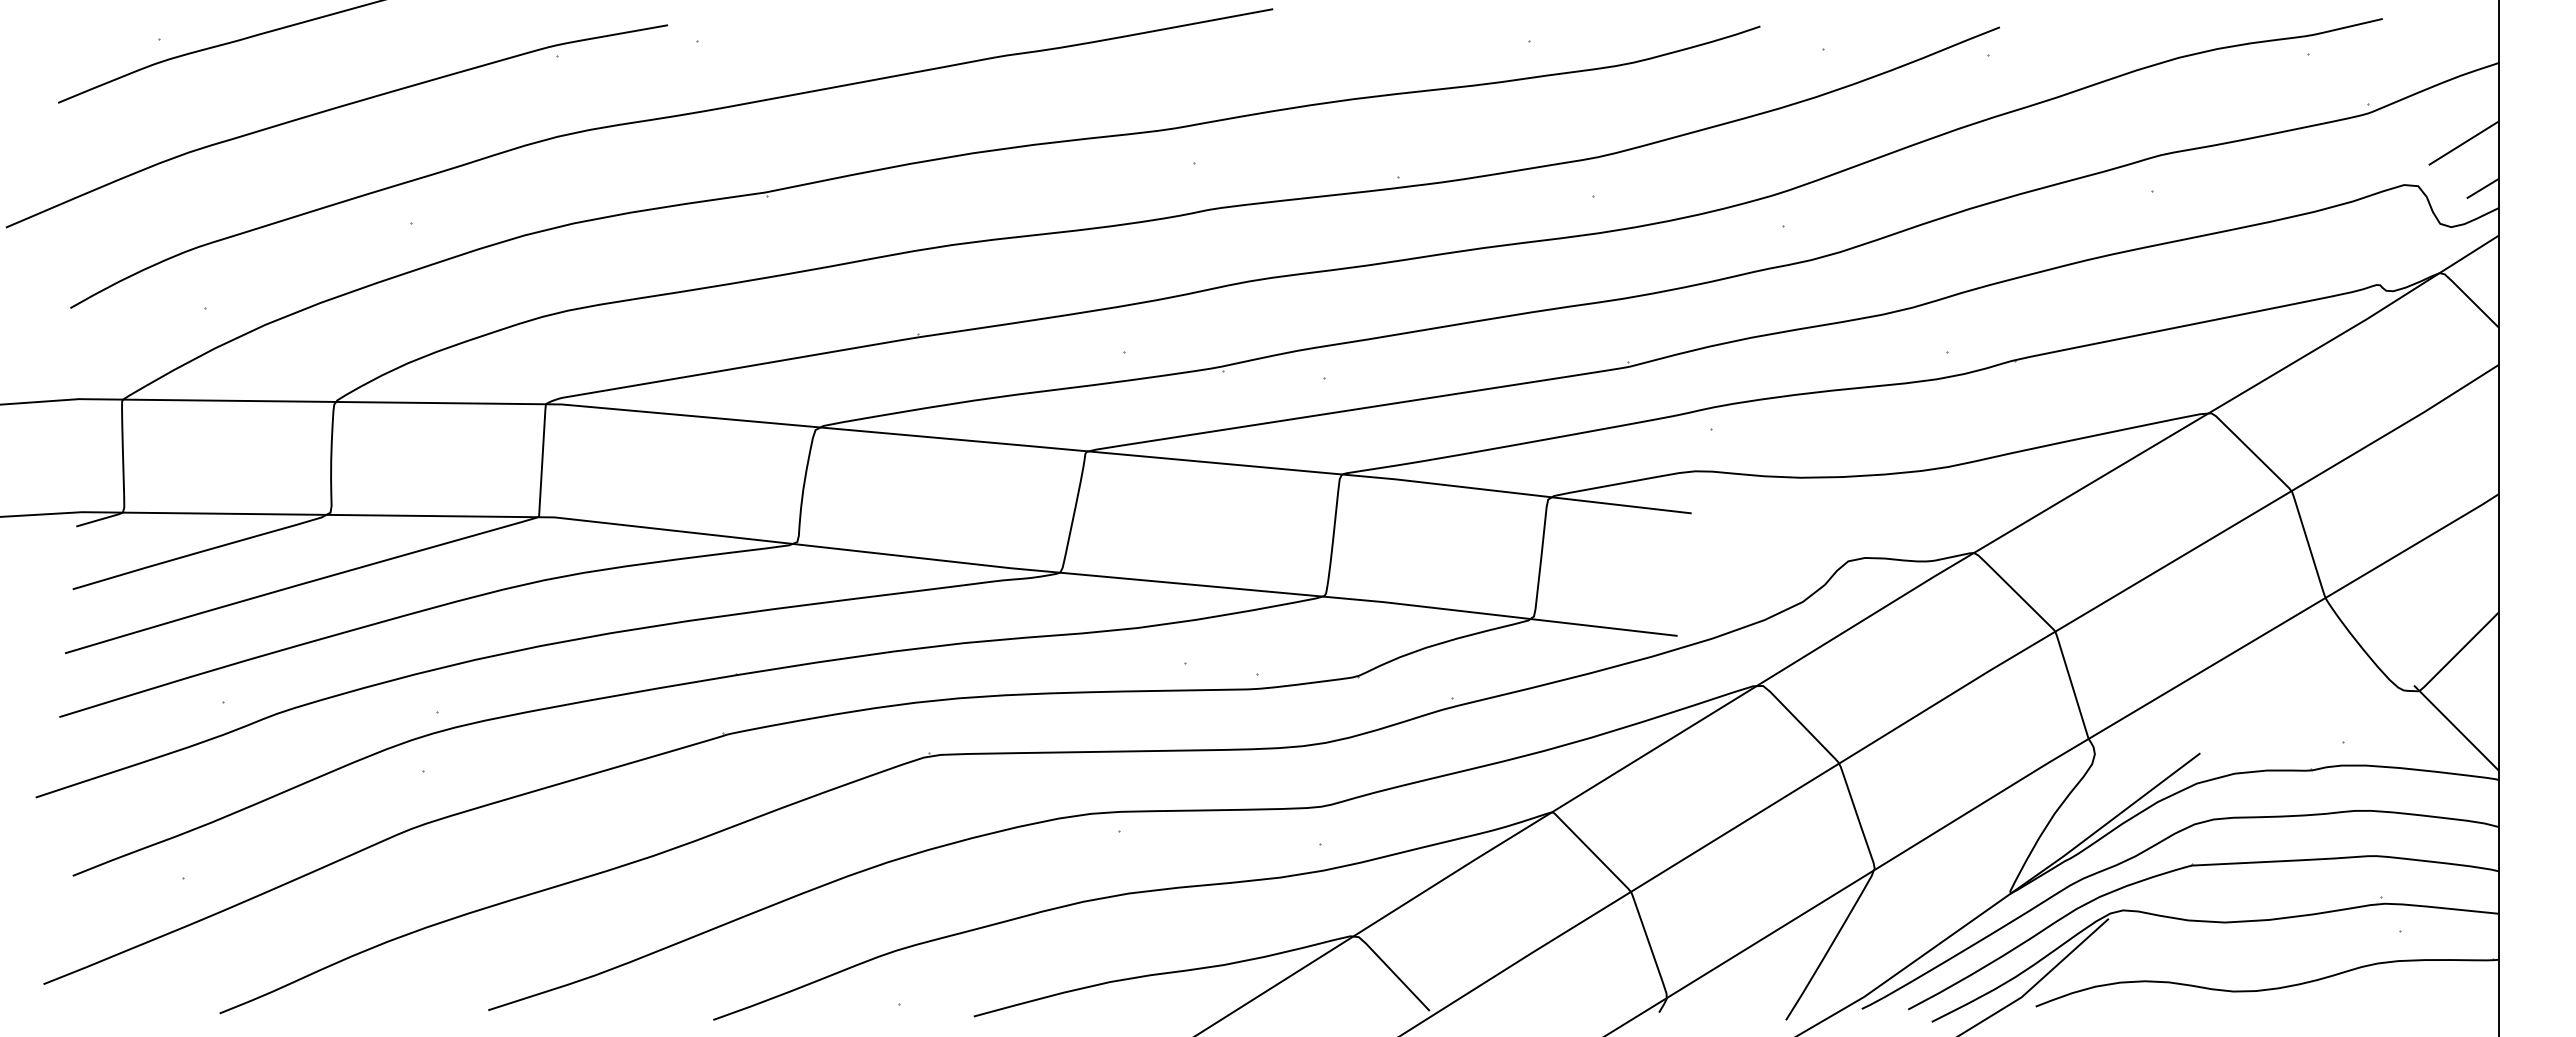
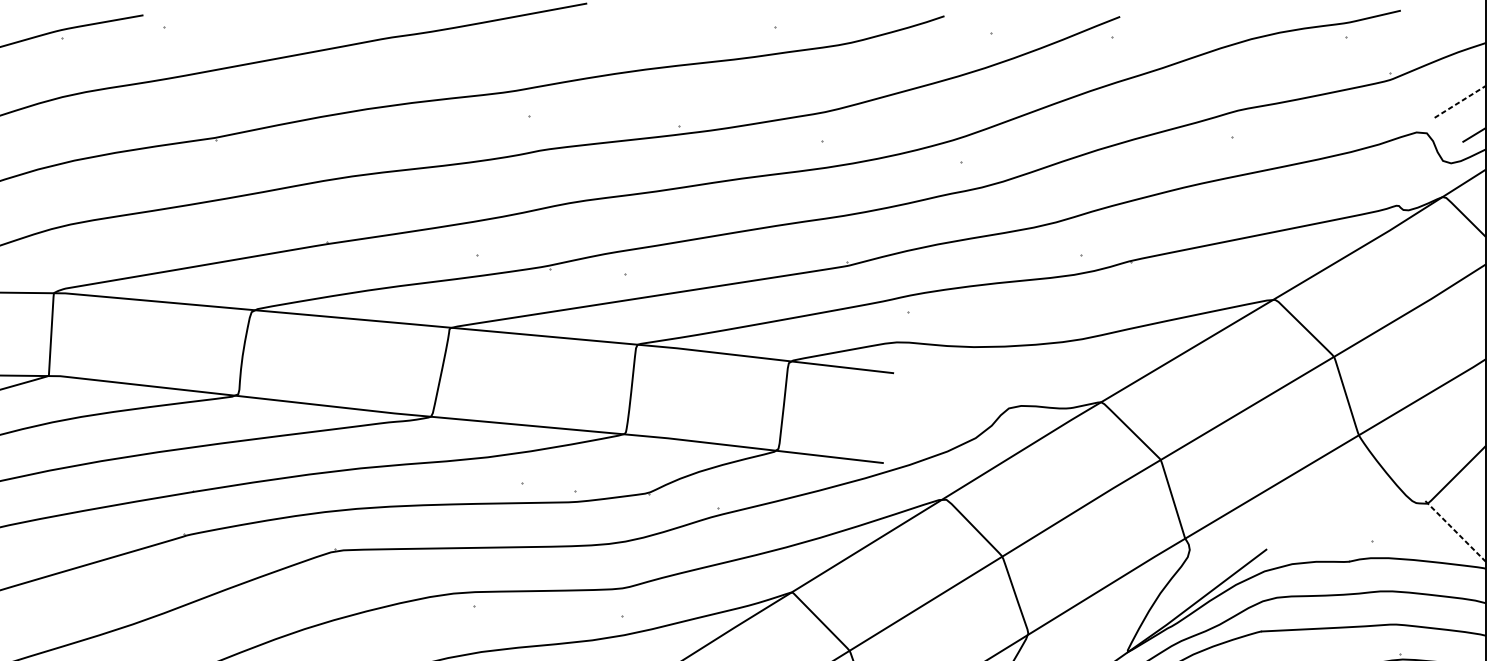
line: (2464, 143) -> (1460, 102), solid -> dashed
line: (2456, 727) -> (1454, 530), solid -> dashed

